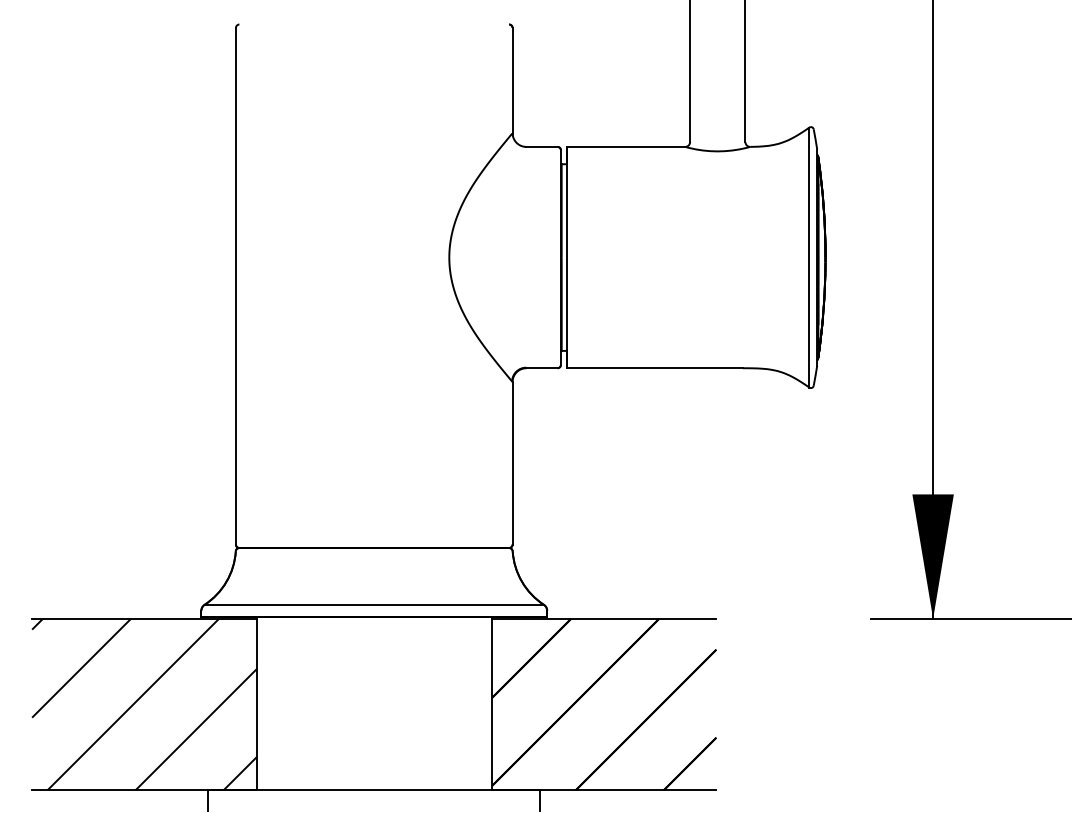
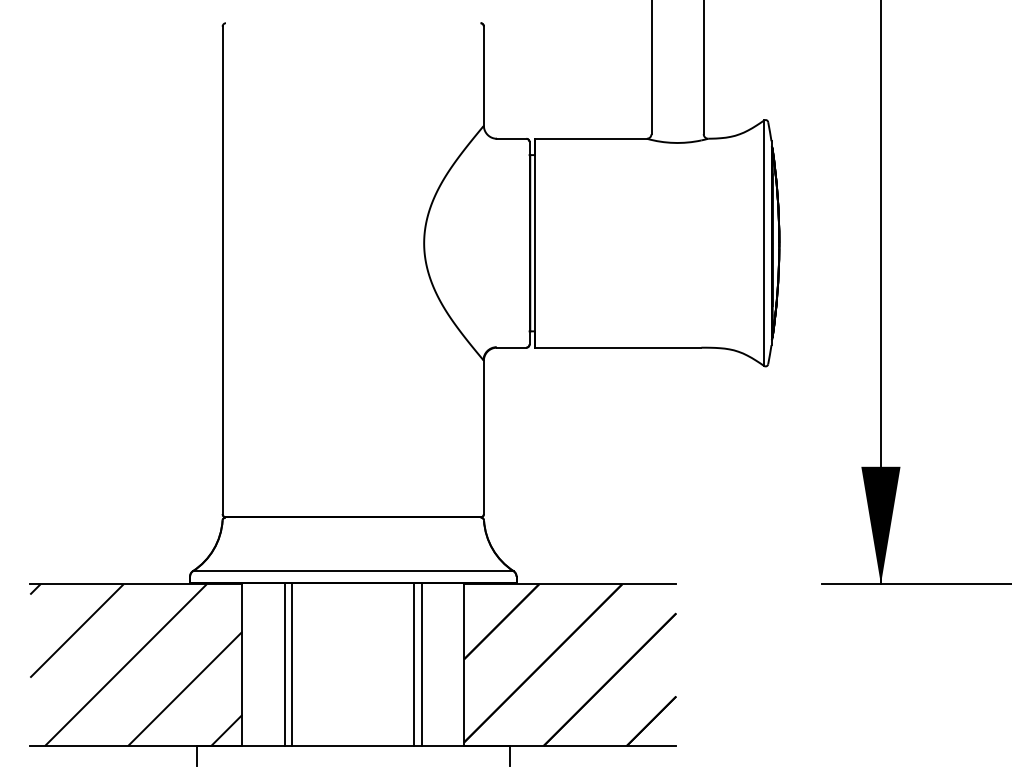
line: (301, 703) -> (284, 664), added
line: (309, 703) -> (292, 664), added
line: (438, 703) -> (413, 664), added
line: (446, 703) -> (421, 664), added

